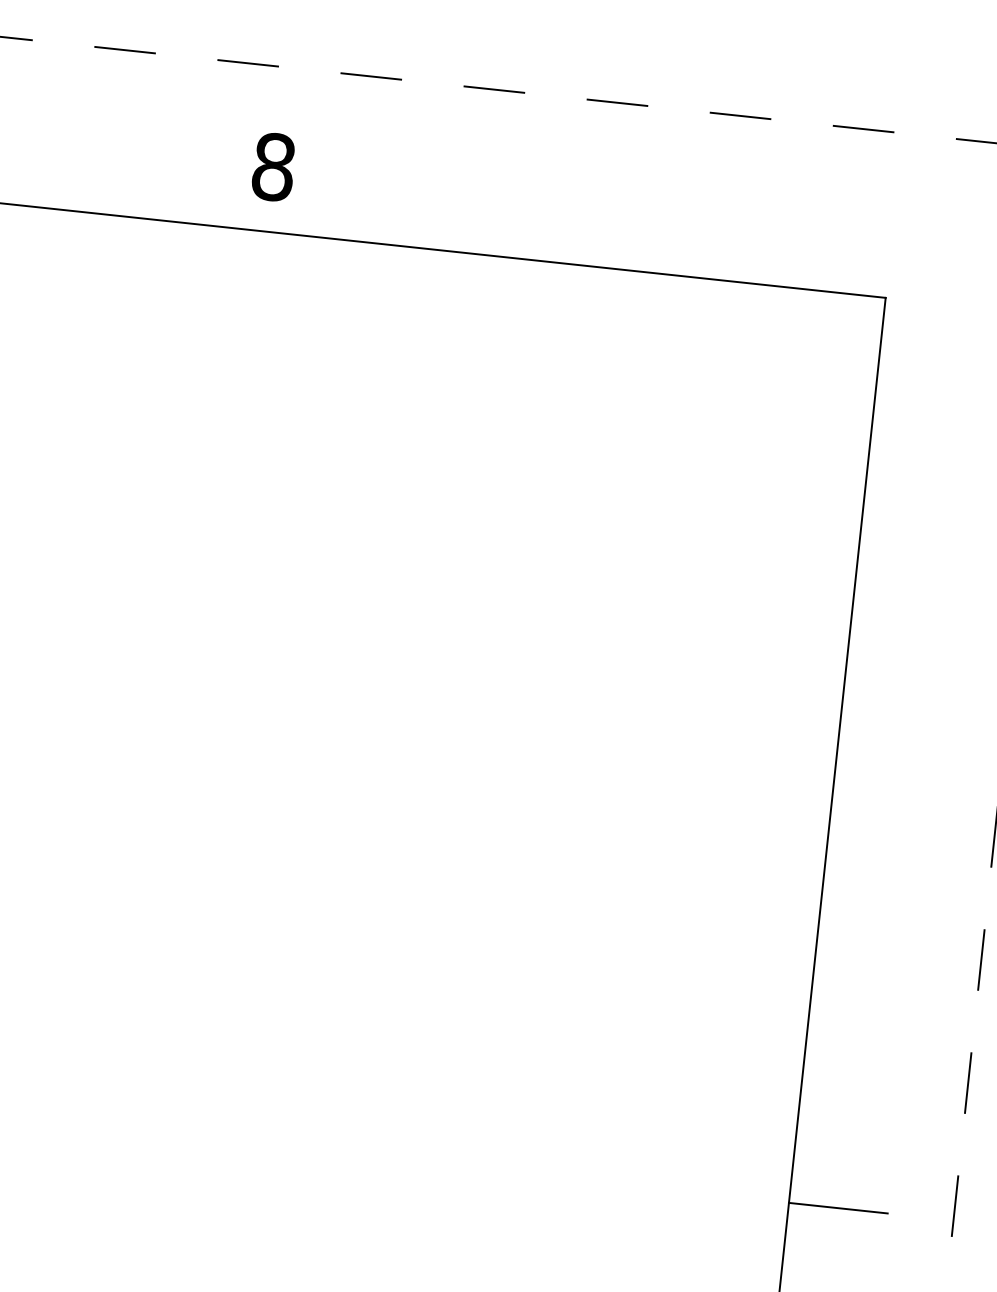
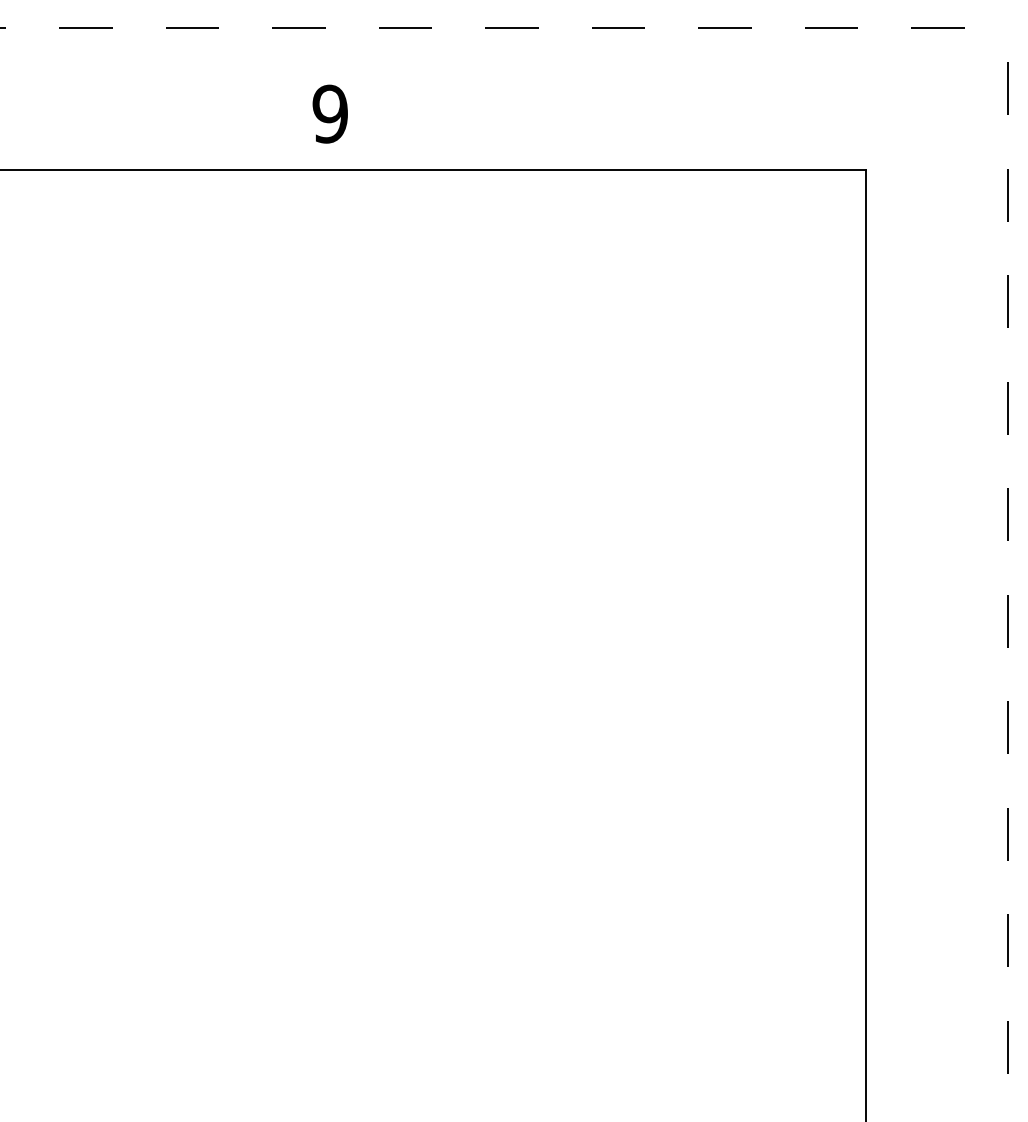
text: (273, 166) -> (330, 113), 8 -> 9
line: (838, 1208) -> (908, 953), removed

